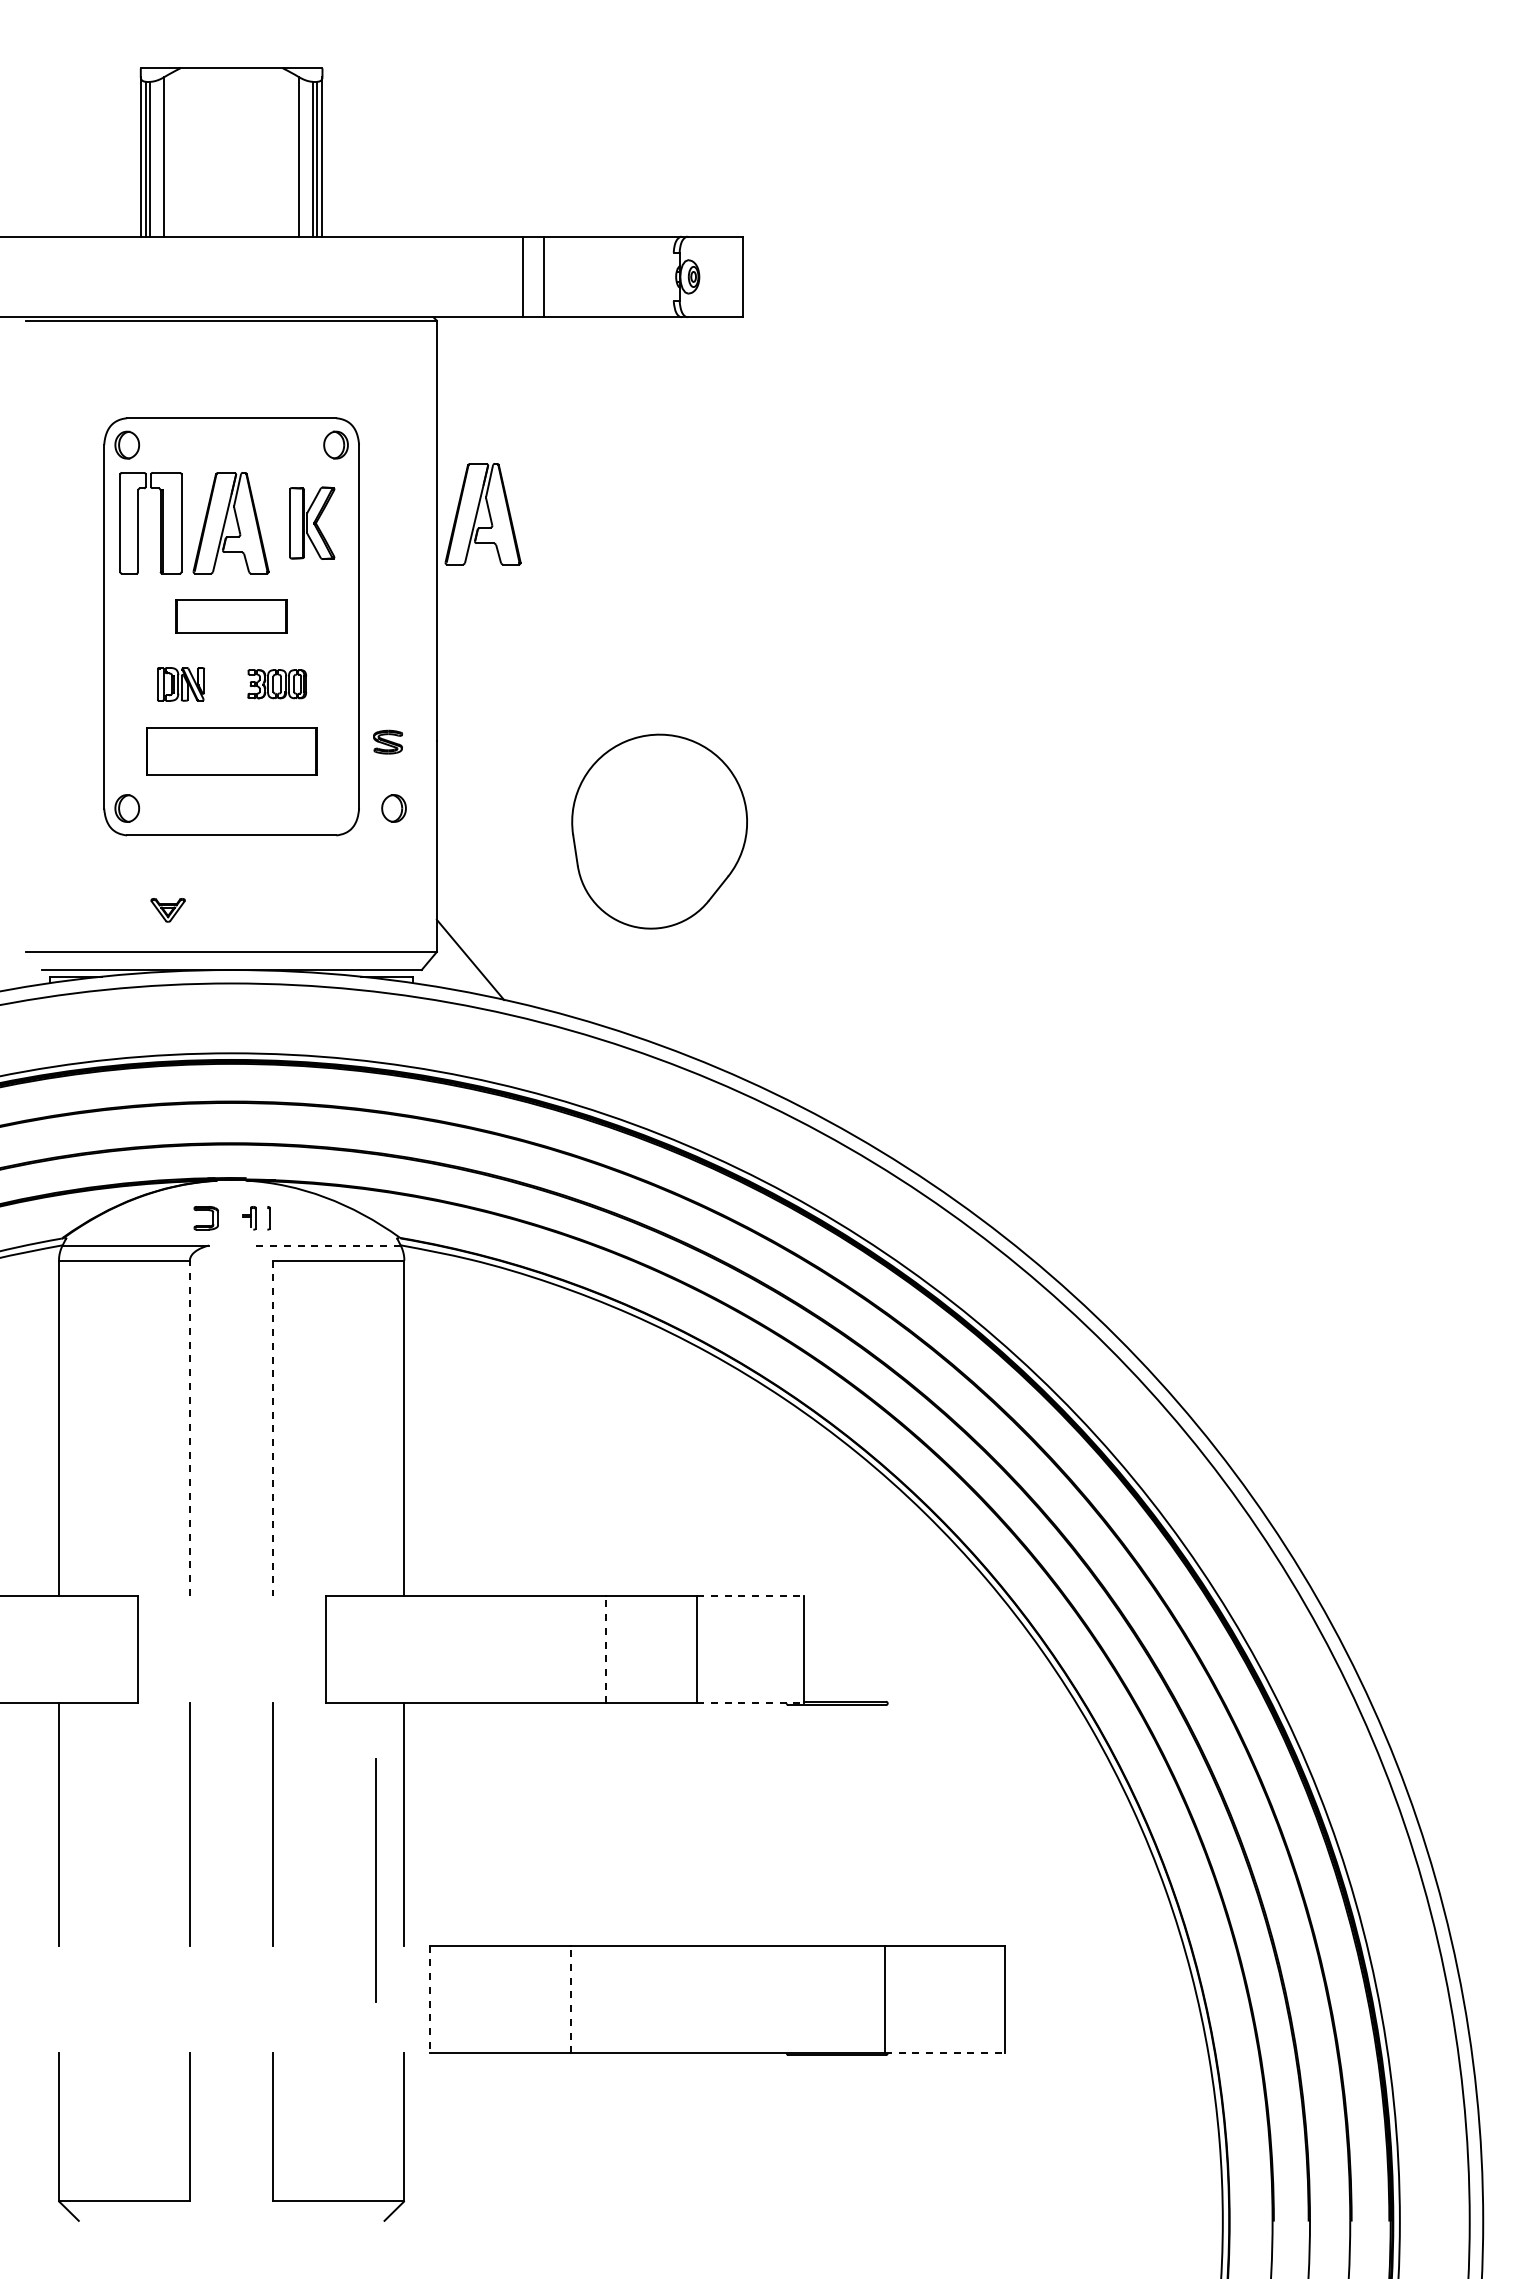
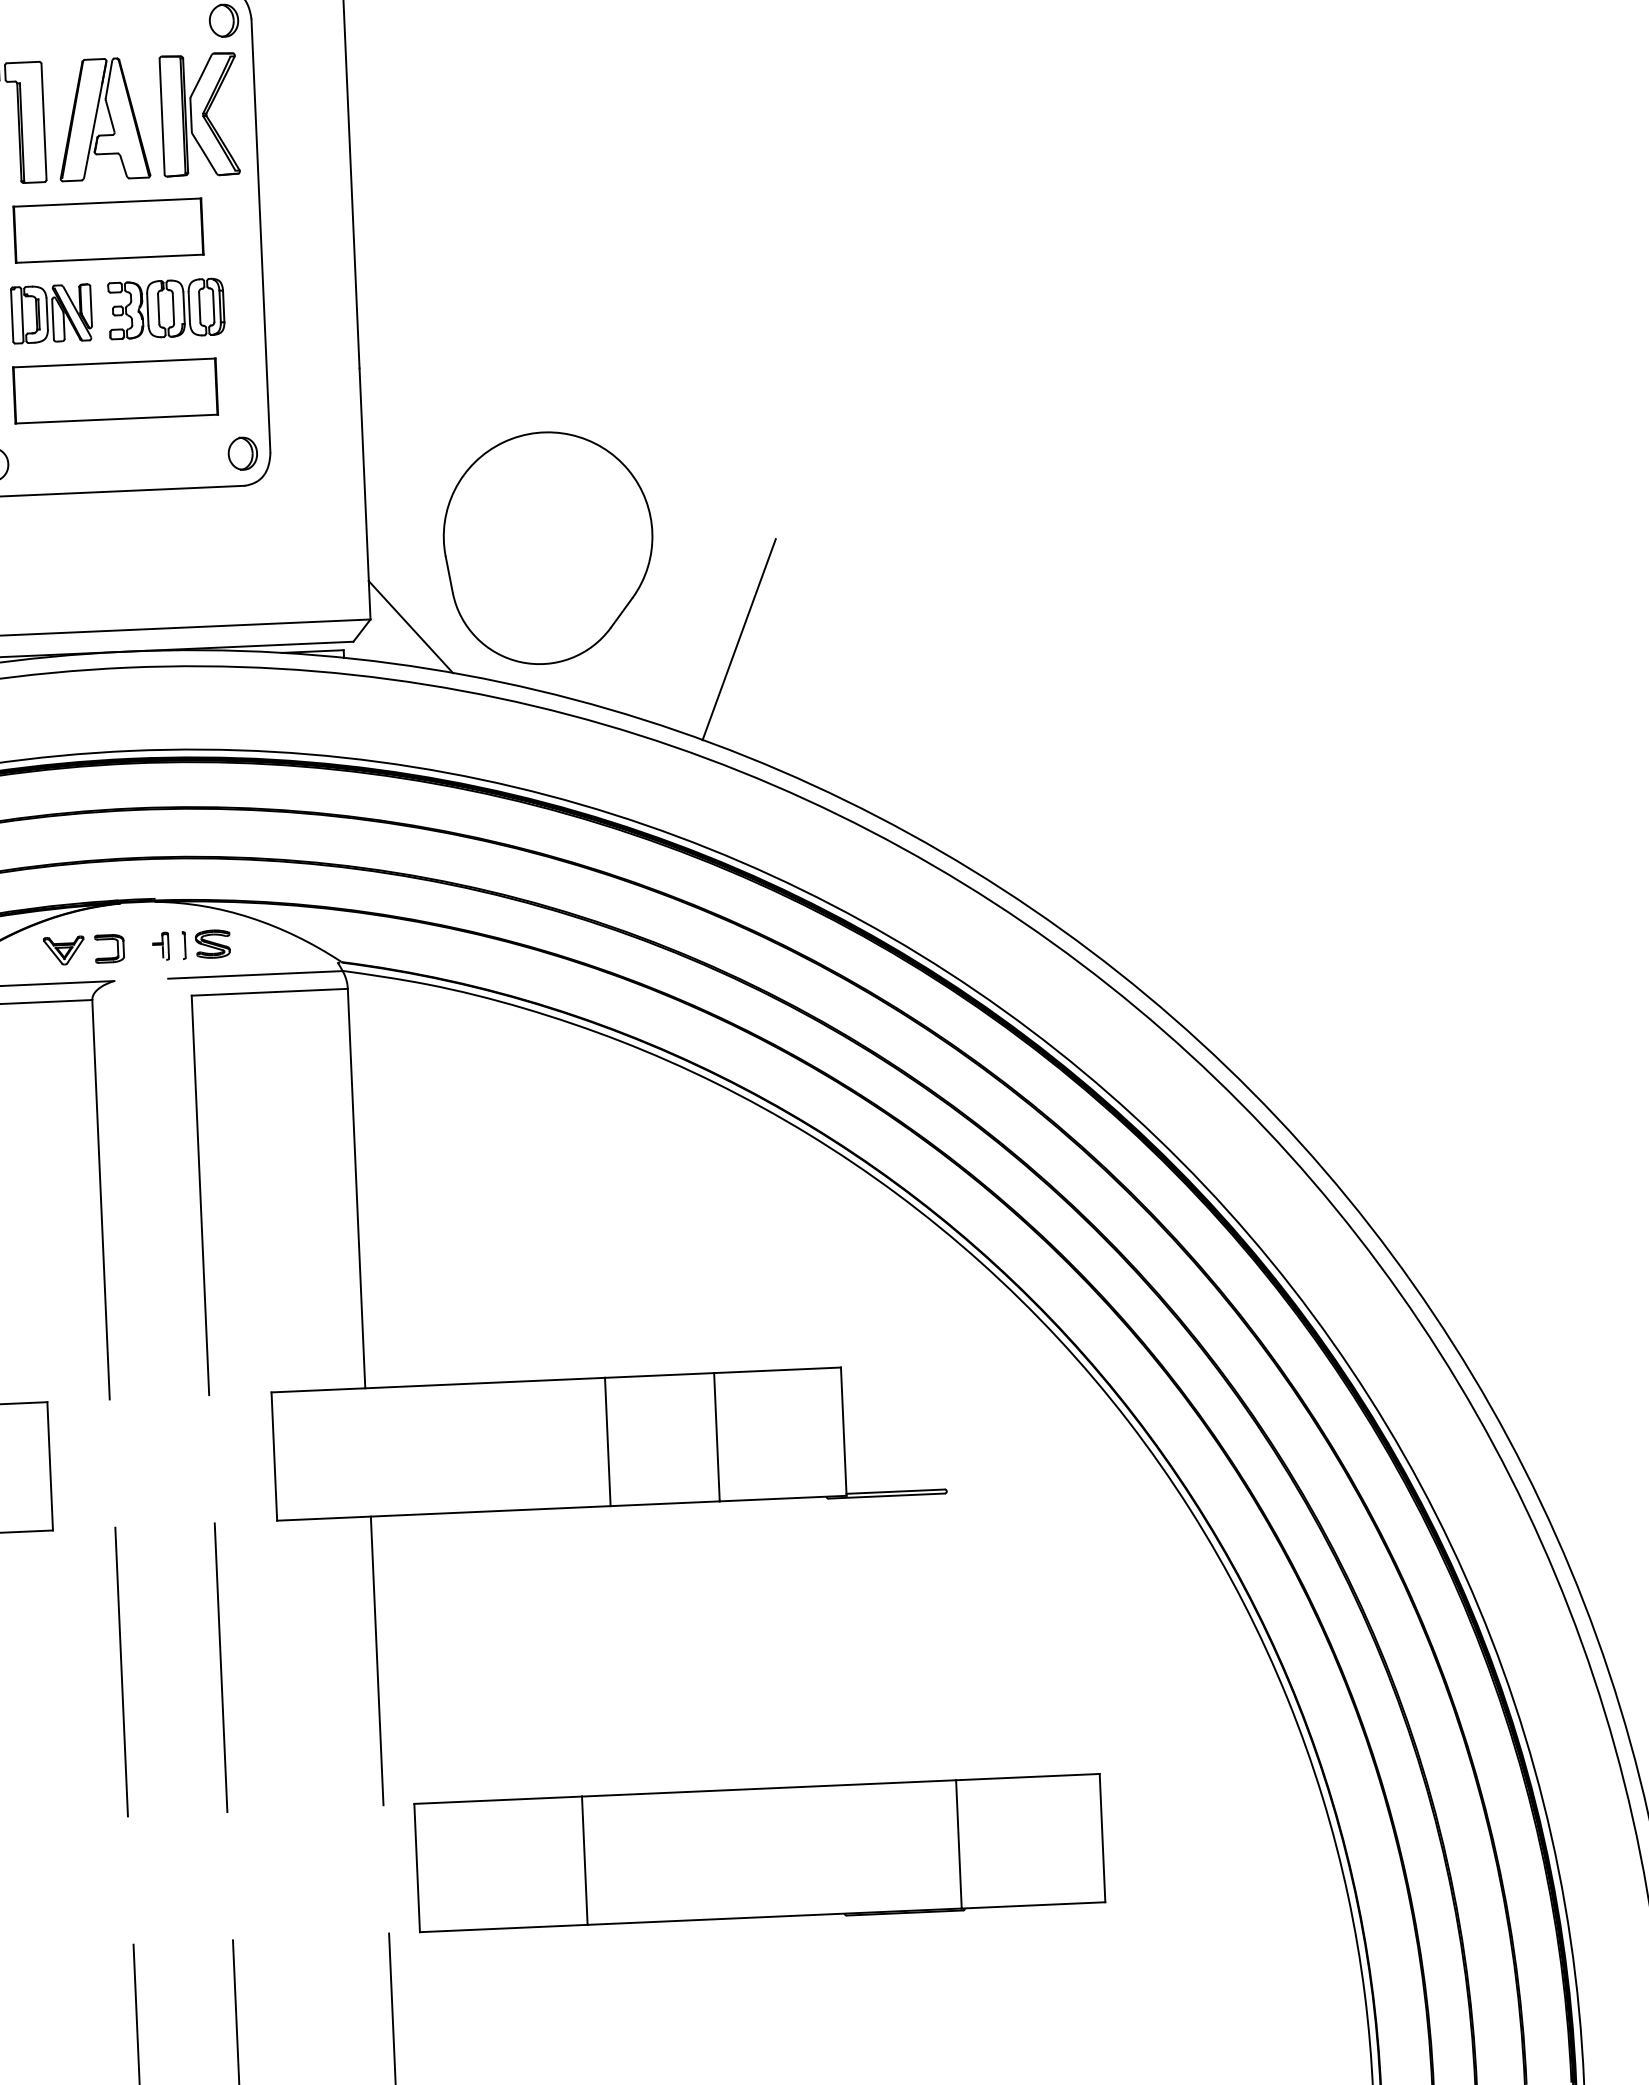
part: (482, 514) -> (402, 95), removed
part: (312, 523) -> (200, 115), size x1.43
part: (231, 616) -> (108, 230), size x1.43
part: (277, 683) -> (166, 307), size x1.67
part: (180, 684) -> (51, 314), size x1.43
part: (387, 741) -> (212, 943), moved
part: (393, 808) -> (242, 453), moved
part: (659, 831) -> (548, 547), moved
part: (167, 910) -> (63, 951), moved
line: (744, 982) -> (738, 639), added
line: (327, 1245) -> (255, 974), dashed -> solid
line: (189, 1428) -> (100, 1200), dashed -> solid
line: (273, 1428) -> (200, 1195), dashed -> solid
line: (750, 1595) -> (777, 1369), dashed -> solid
line: (605, 1649) -> (607, 1441), dashed -> solid
line: (750, 1703) -> (783, 1498), dashed -> solid
line: (375, 1880) -> (345, 1729), removed
line: (430, 1999) -> (417, 1867), dashed -> solid
line: (570, 1999) -> (584, 1860), dashed -> solid
line: (945, 2053) -> (1033, 1905), dashed -> solid

